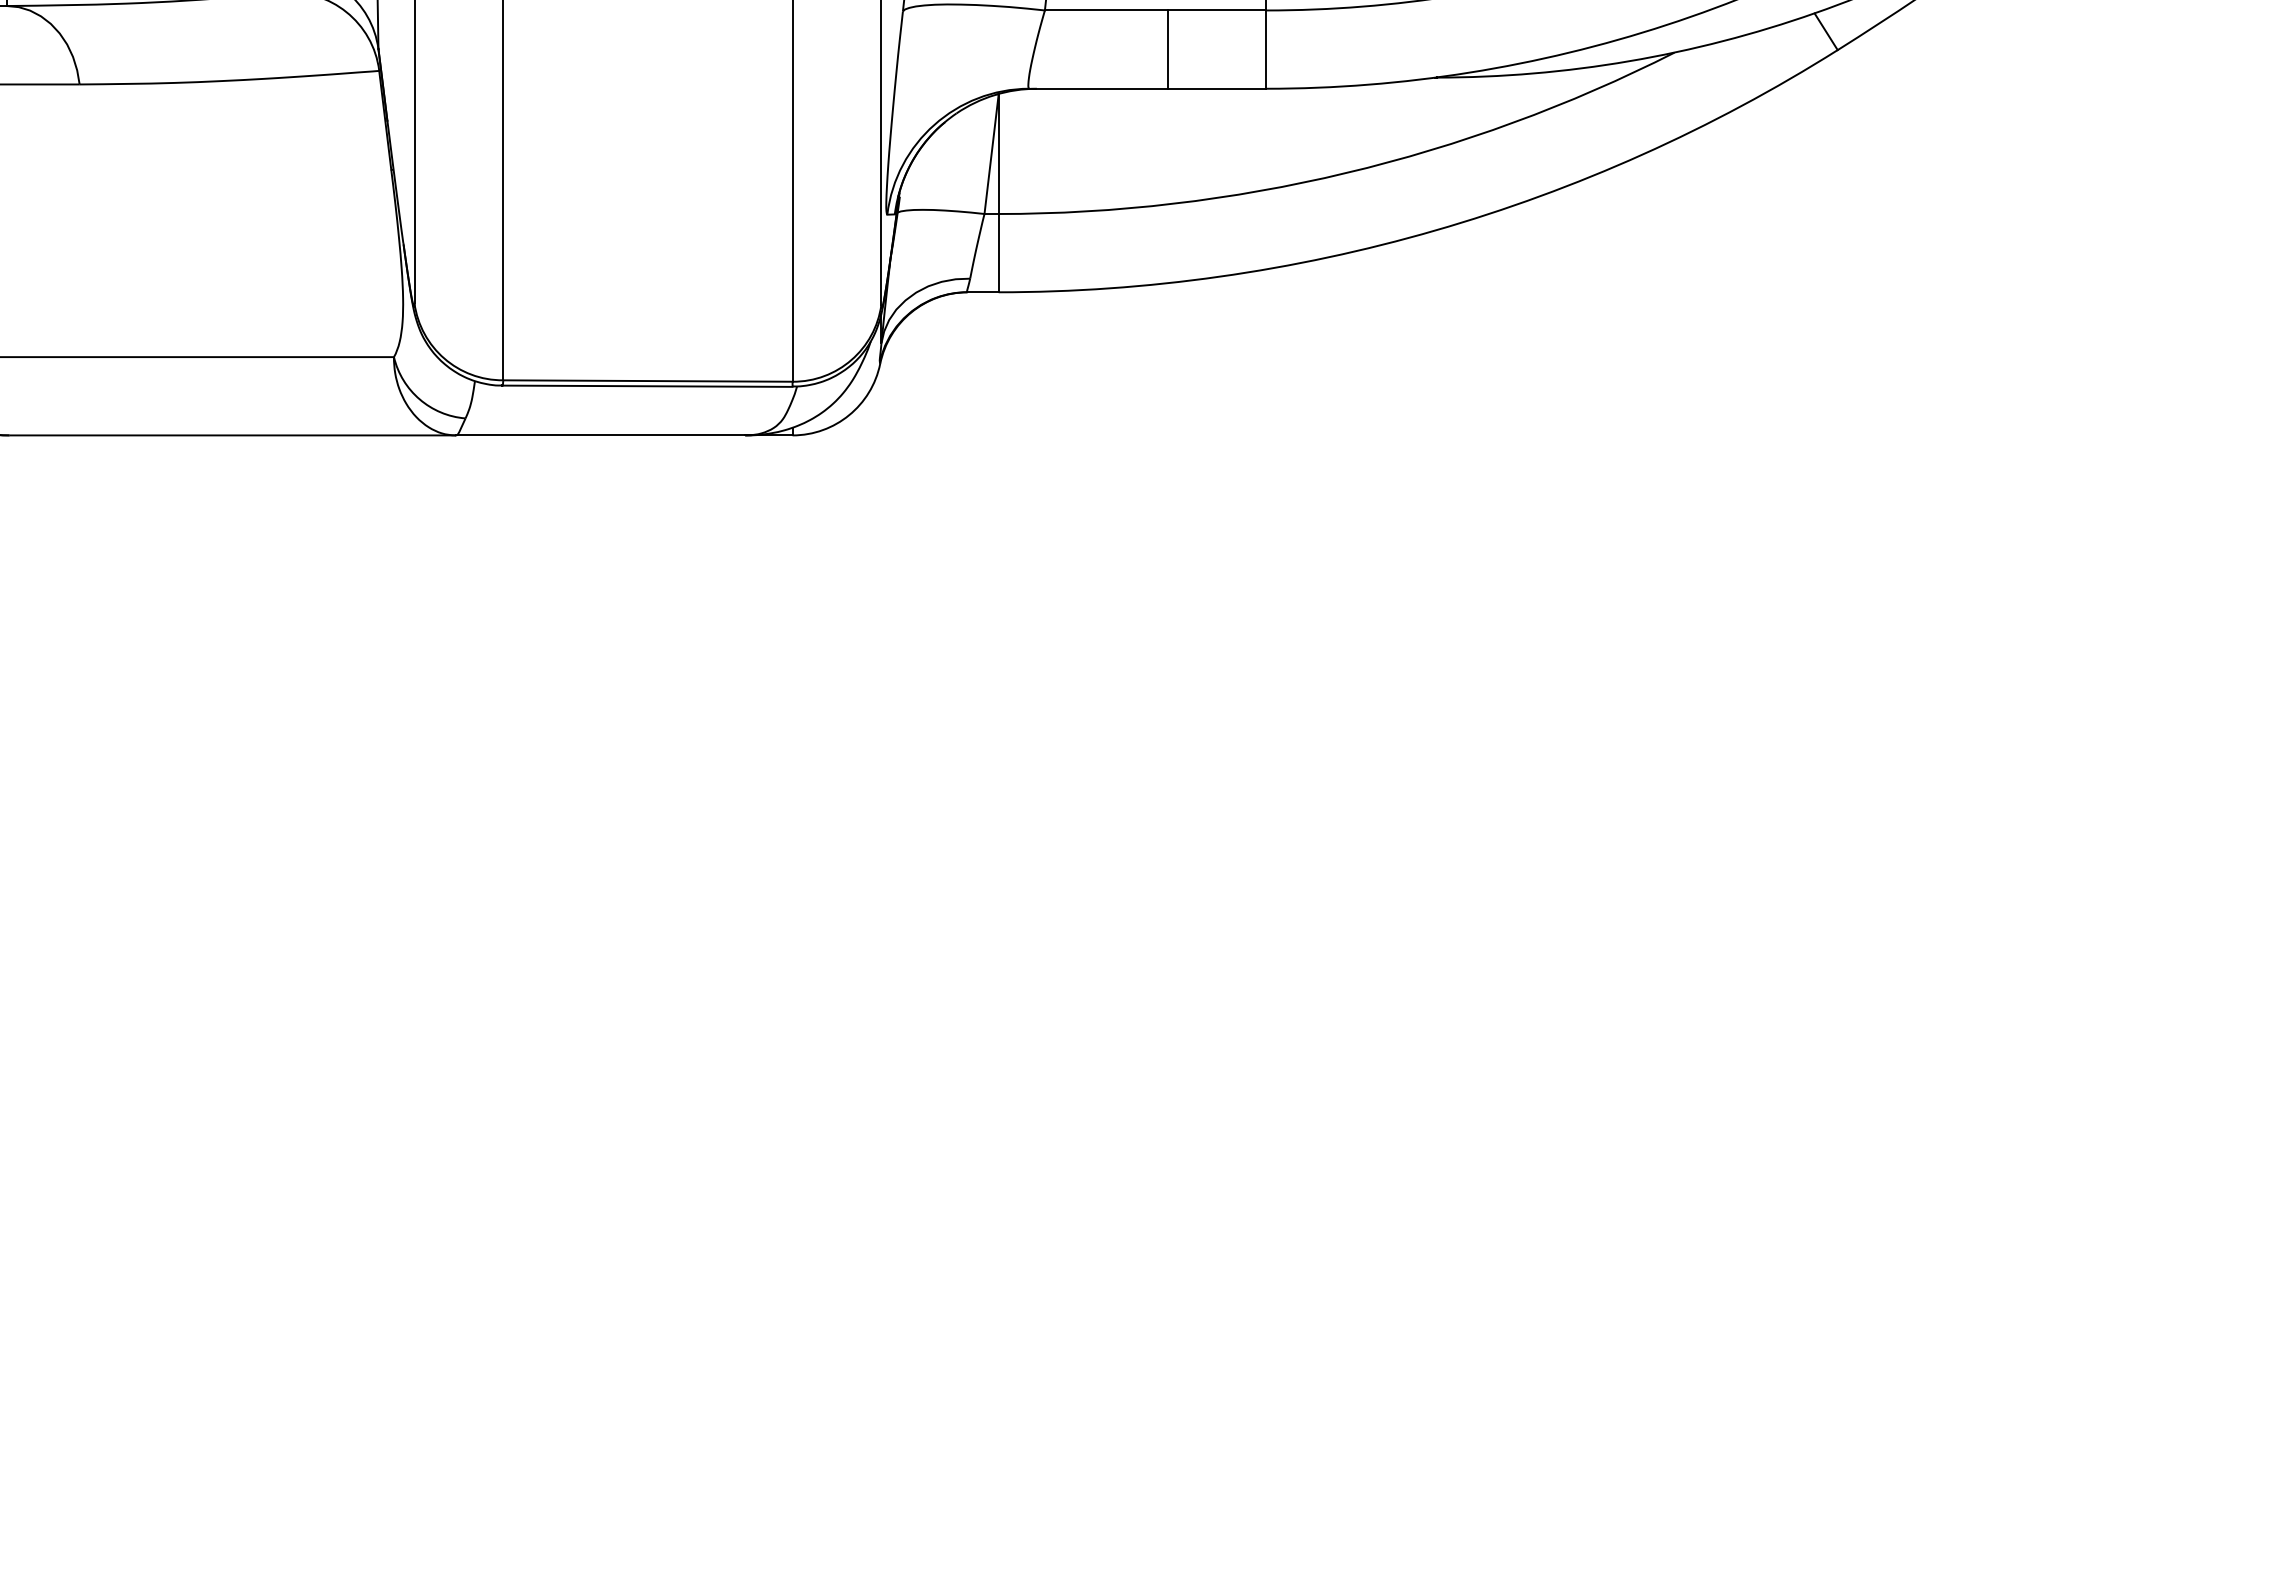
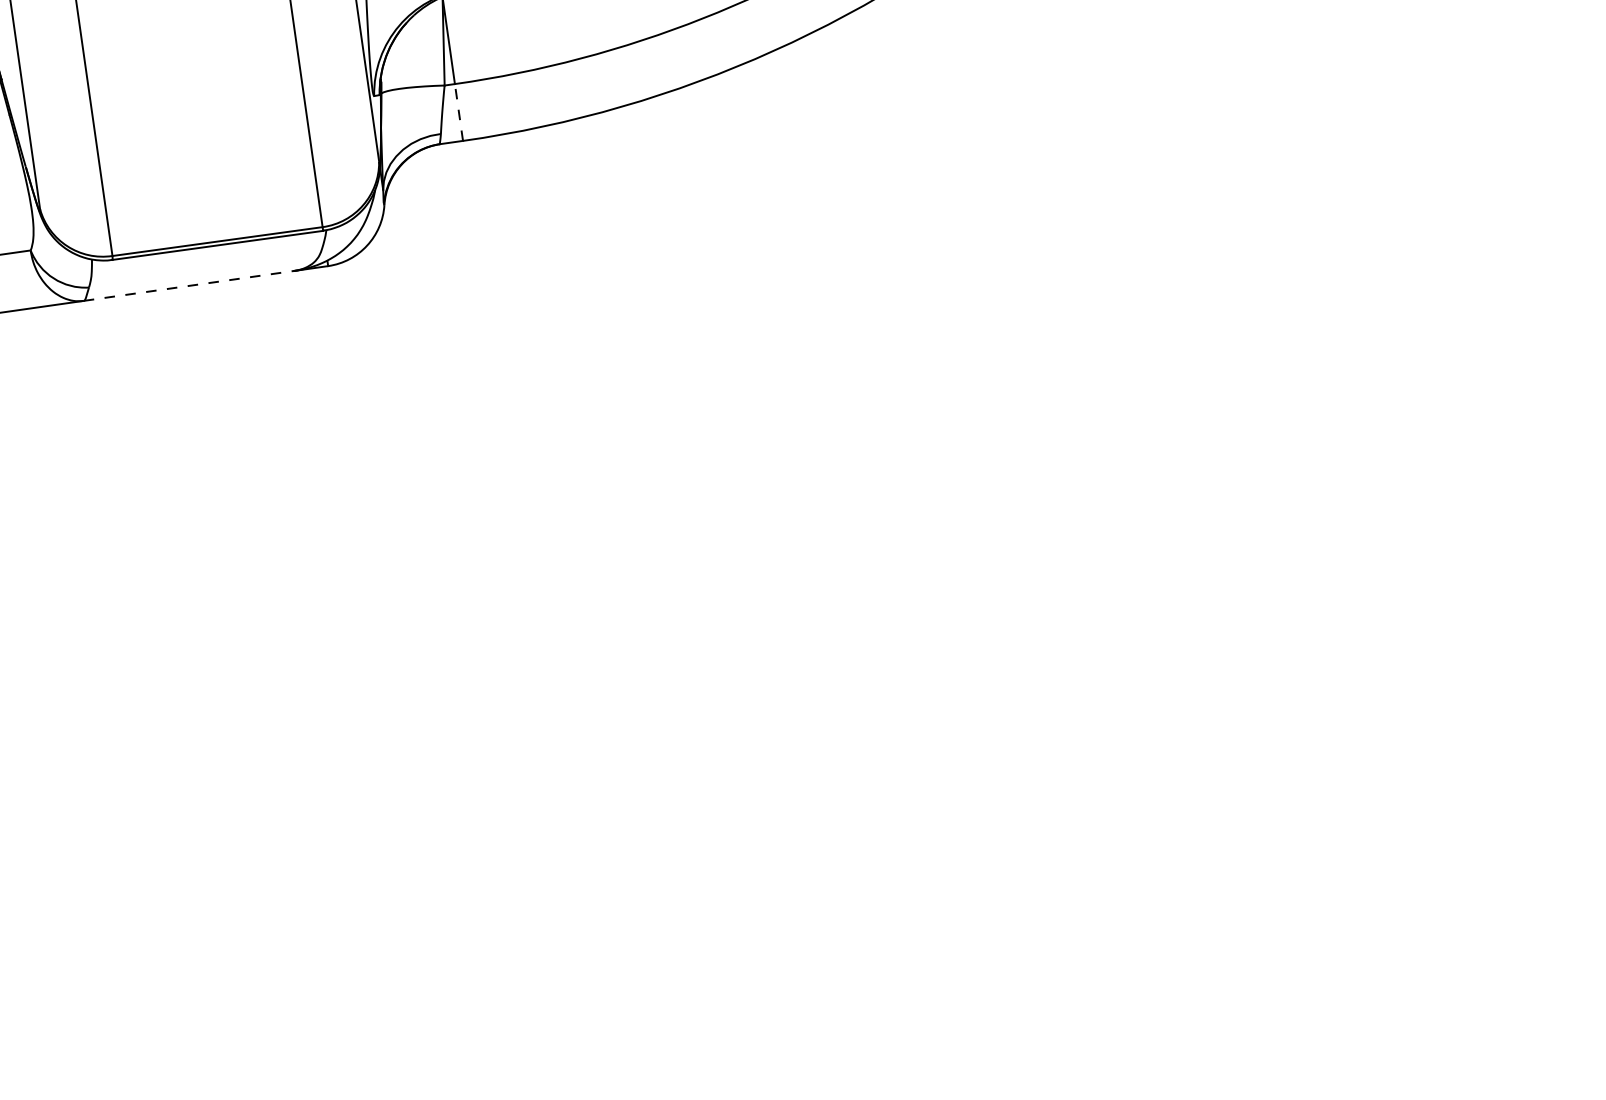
line: (998, 252) -> (458, 112), solid -> dashed
line: (600, 435) -> (188, 286), solid -> dashed

